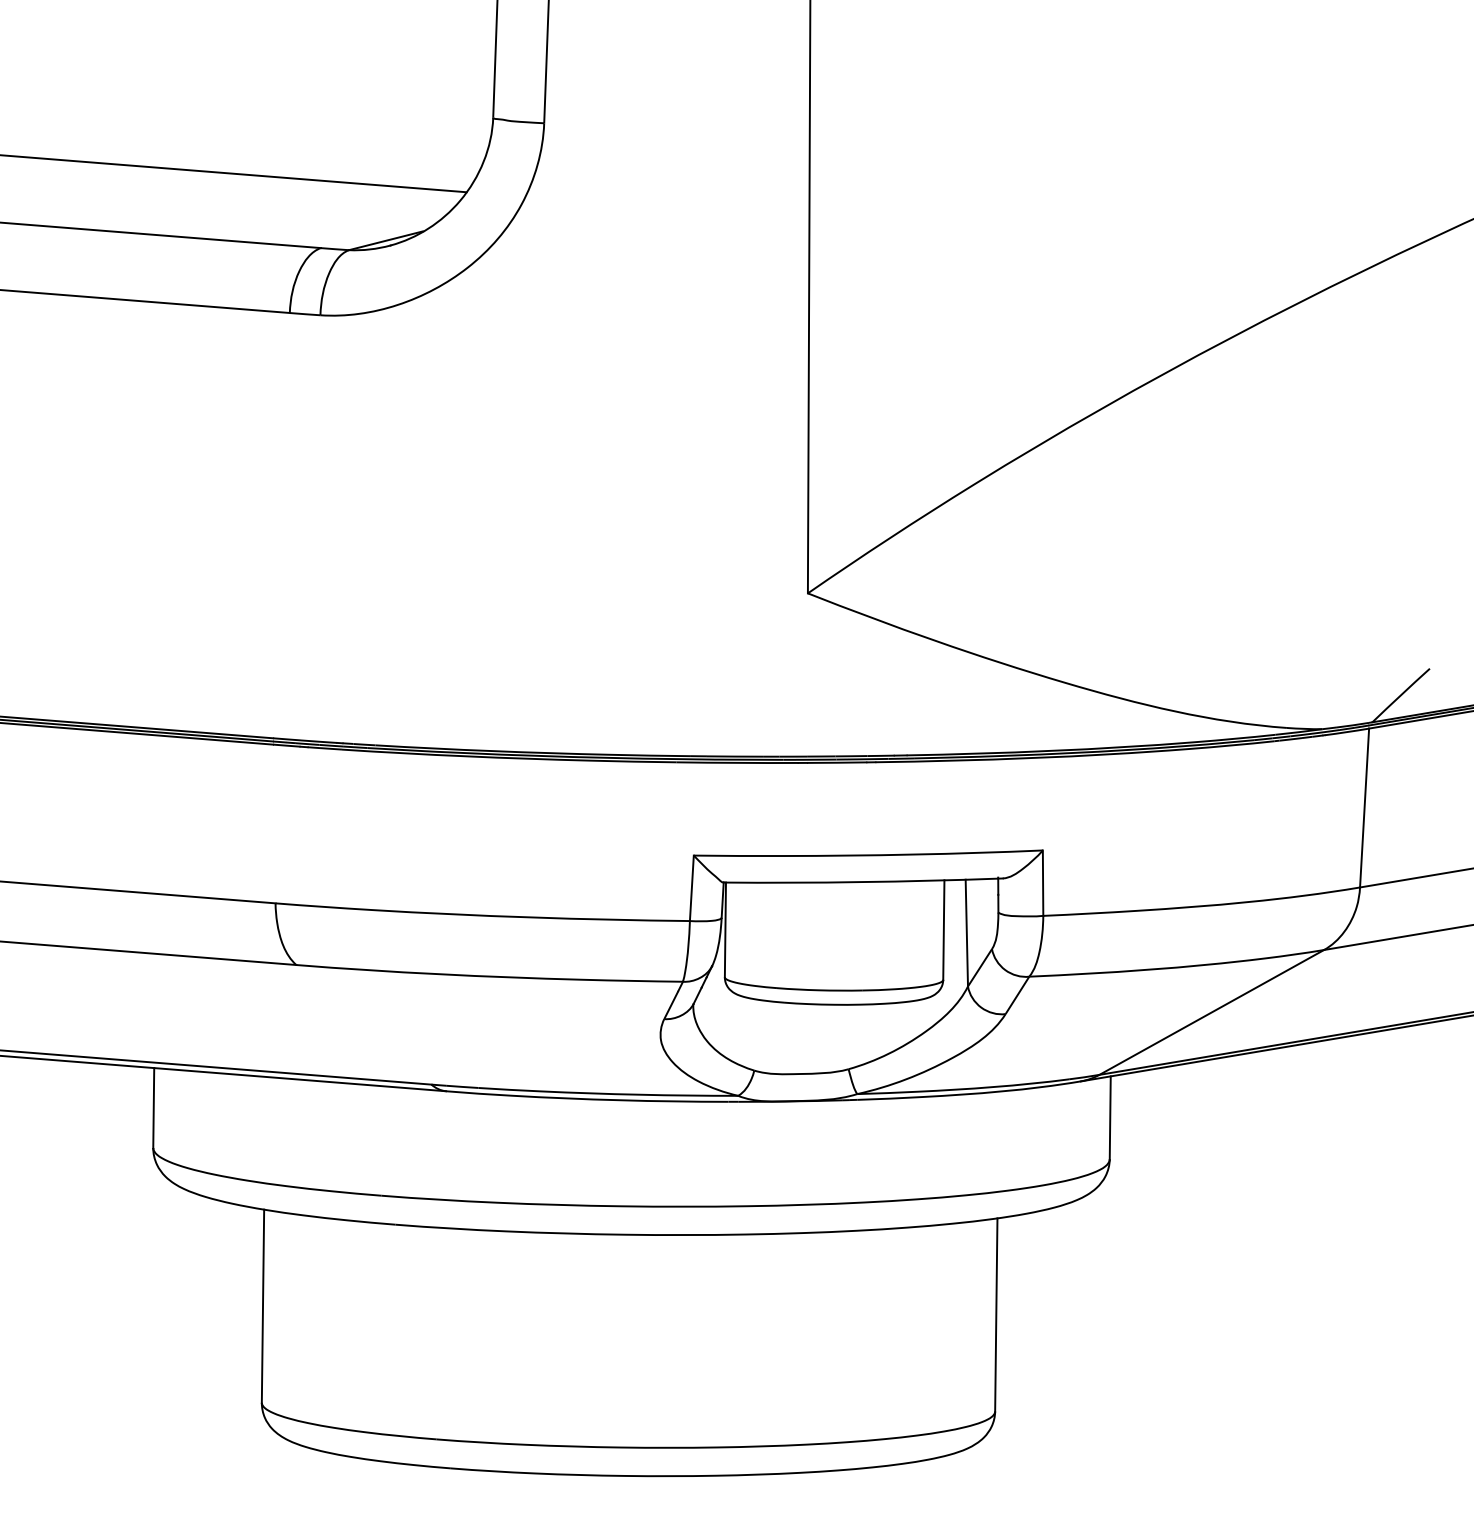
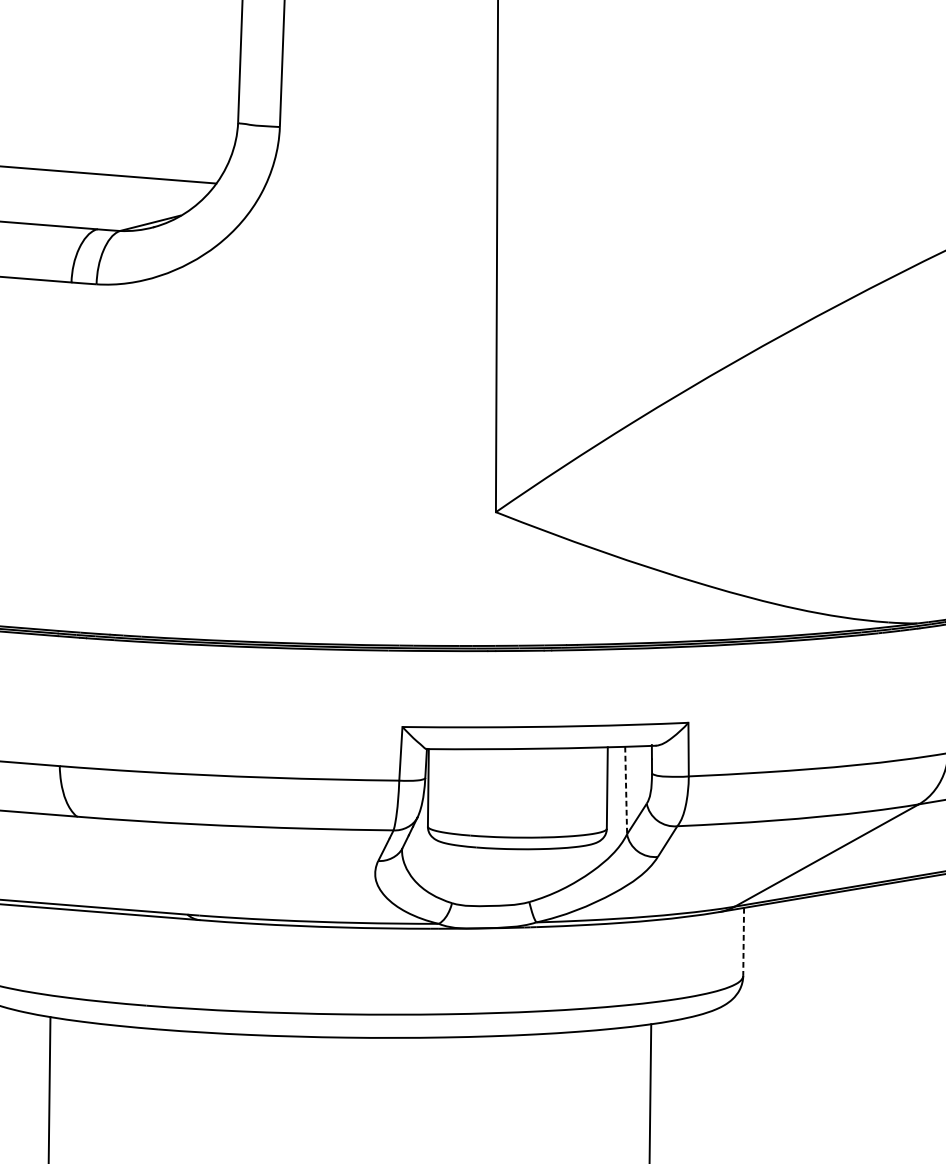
line: (966, 933) -> (625, 790), solid -> dashed
line: (1110, 1117) -> (743, 941), solid -> dashed

